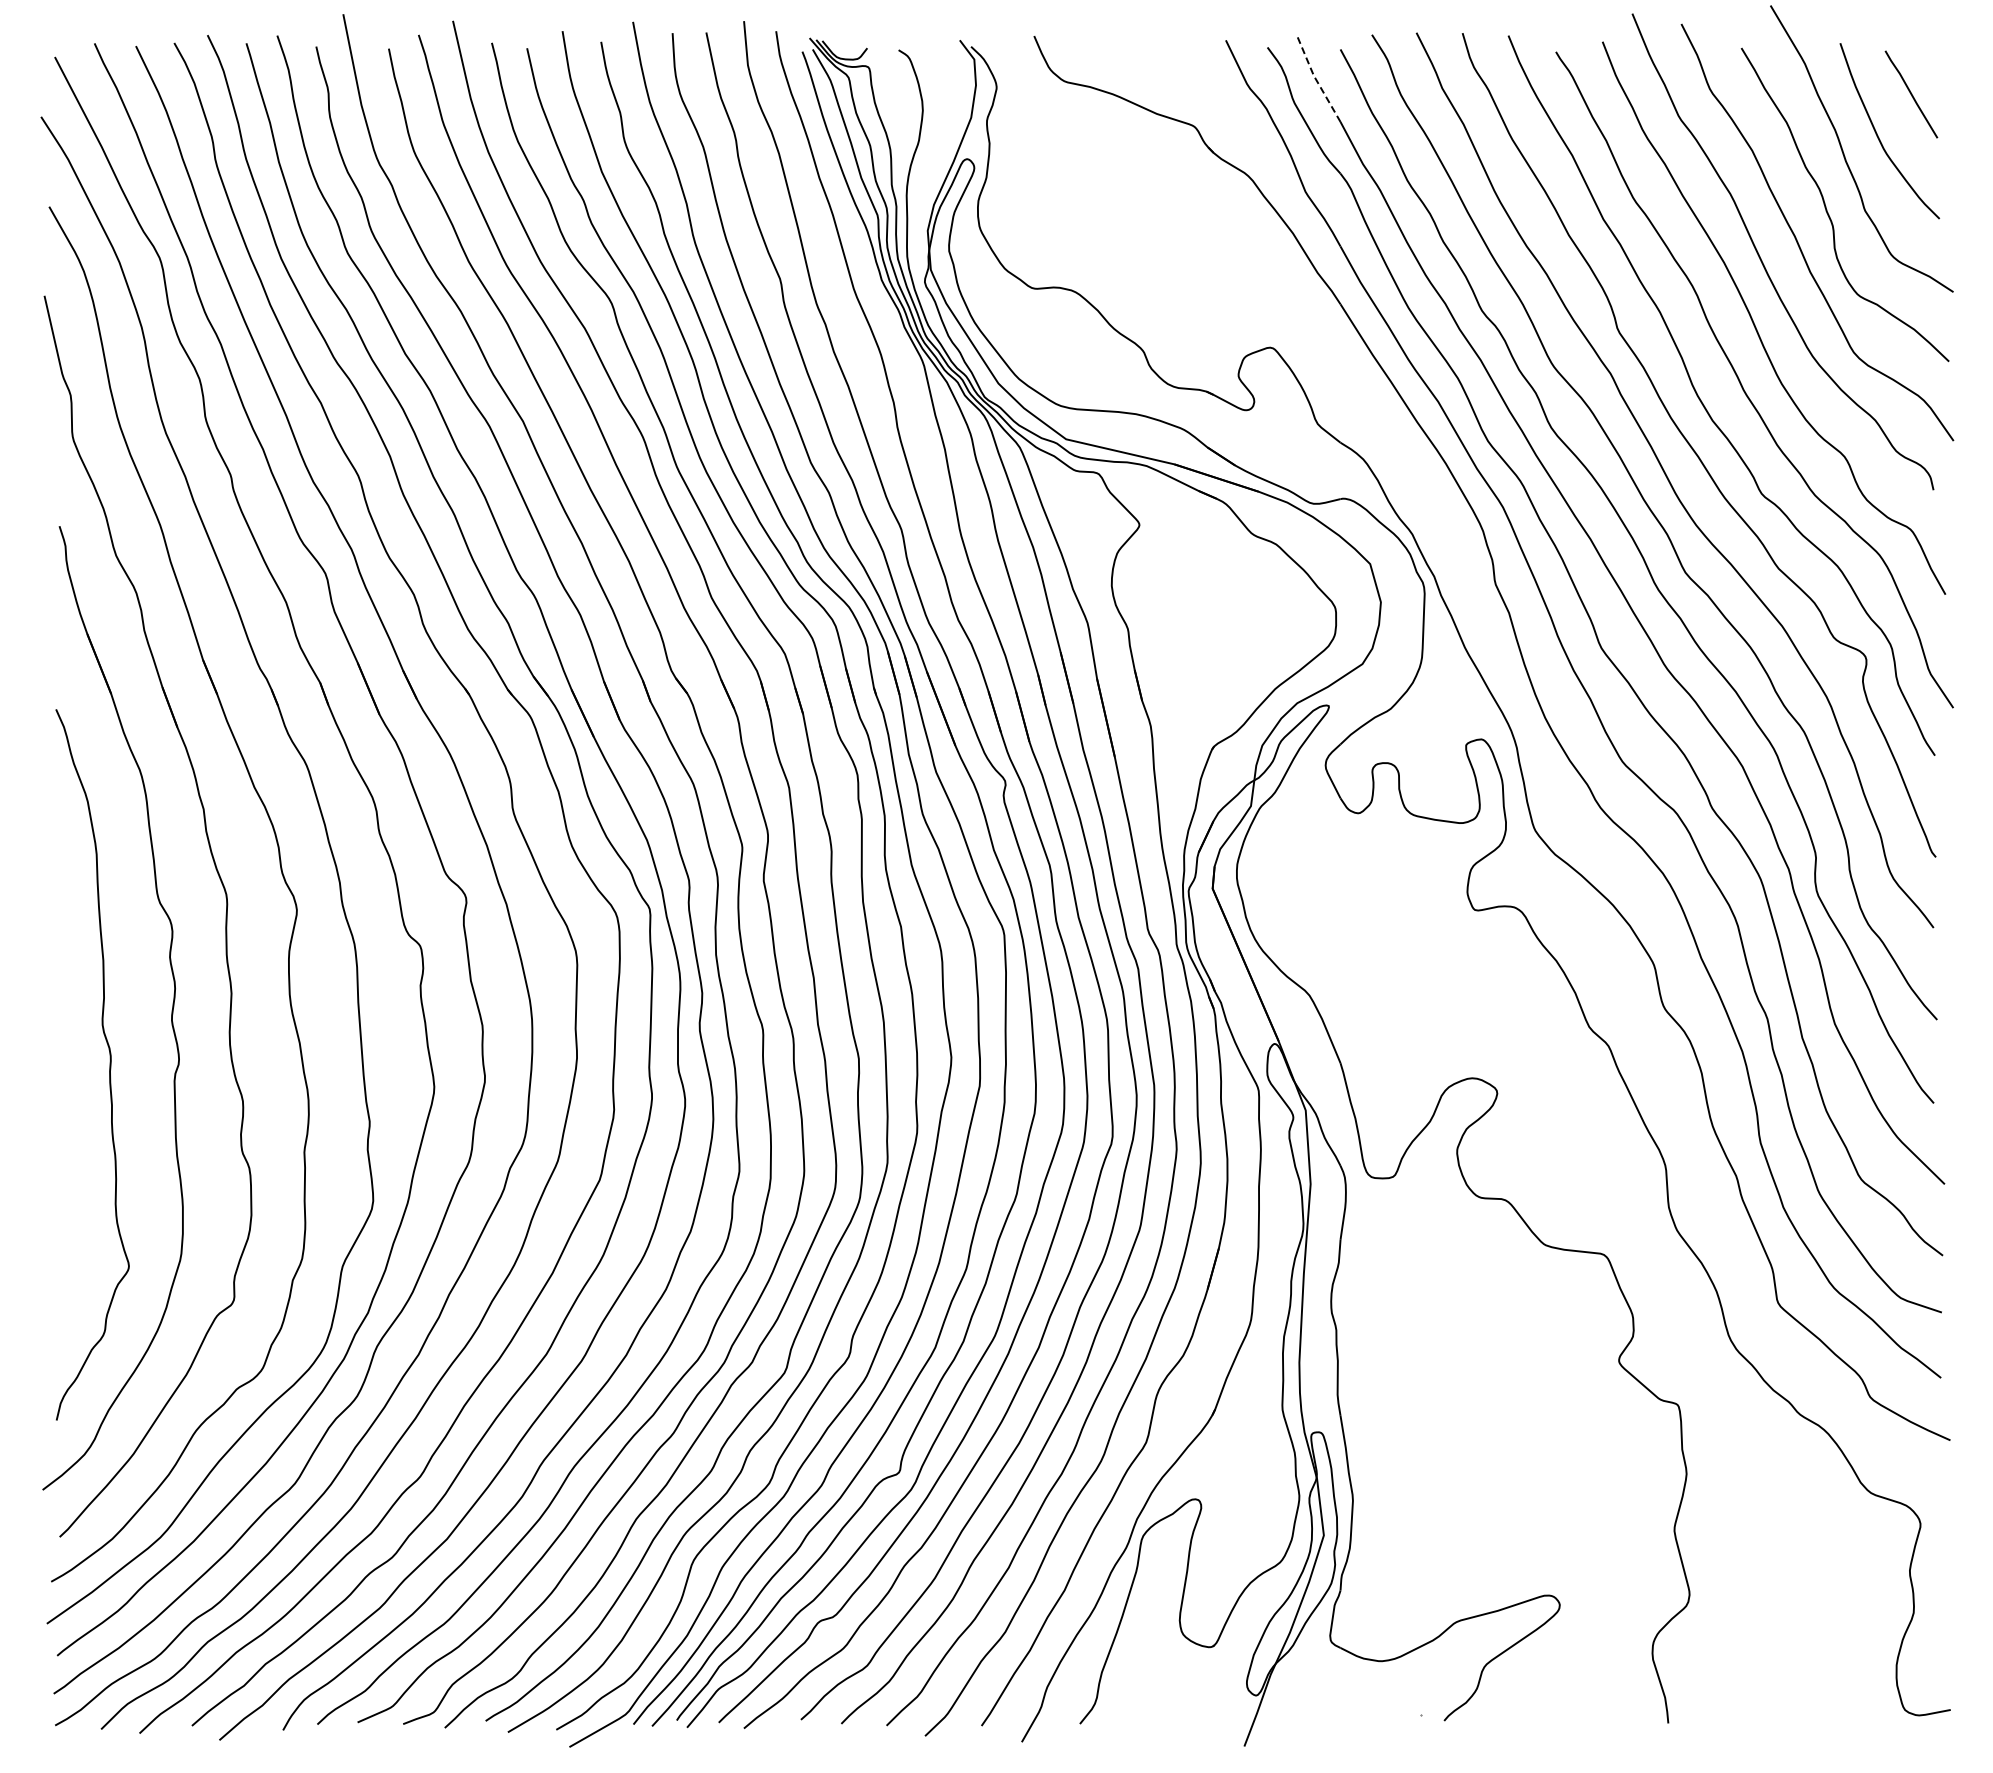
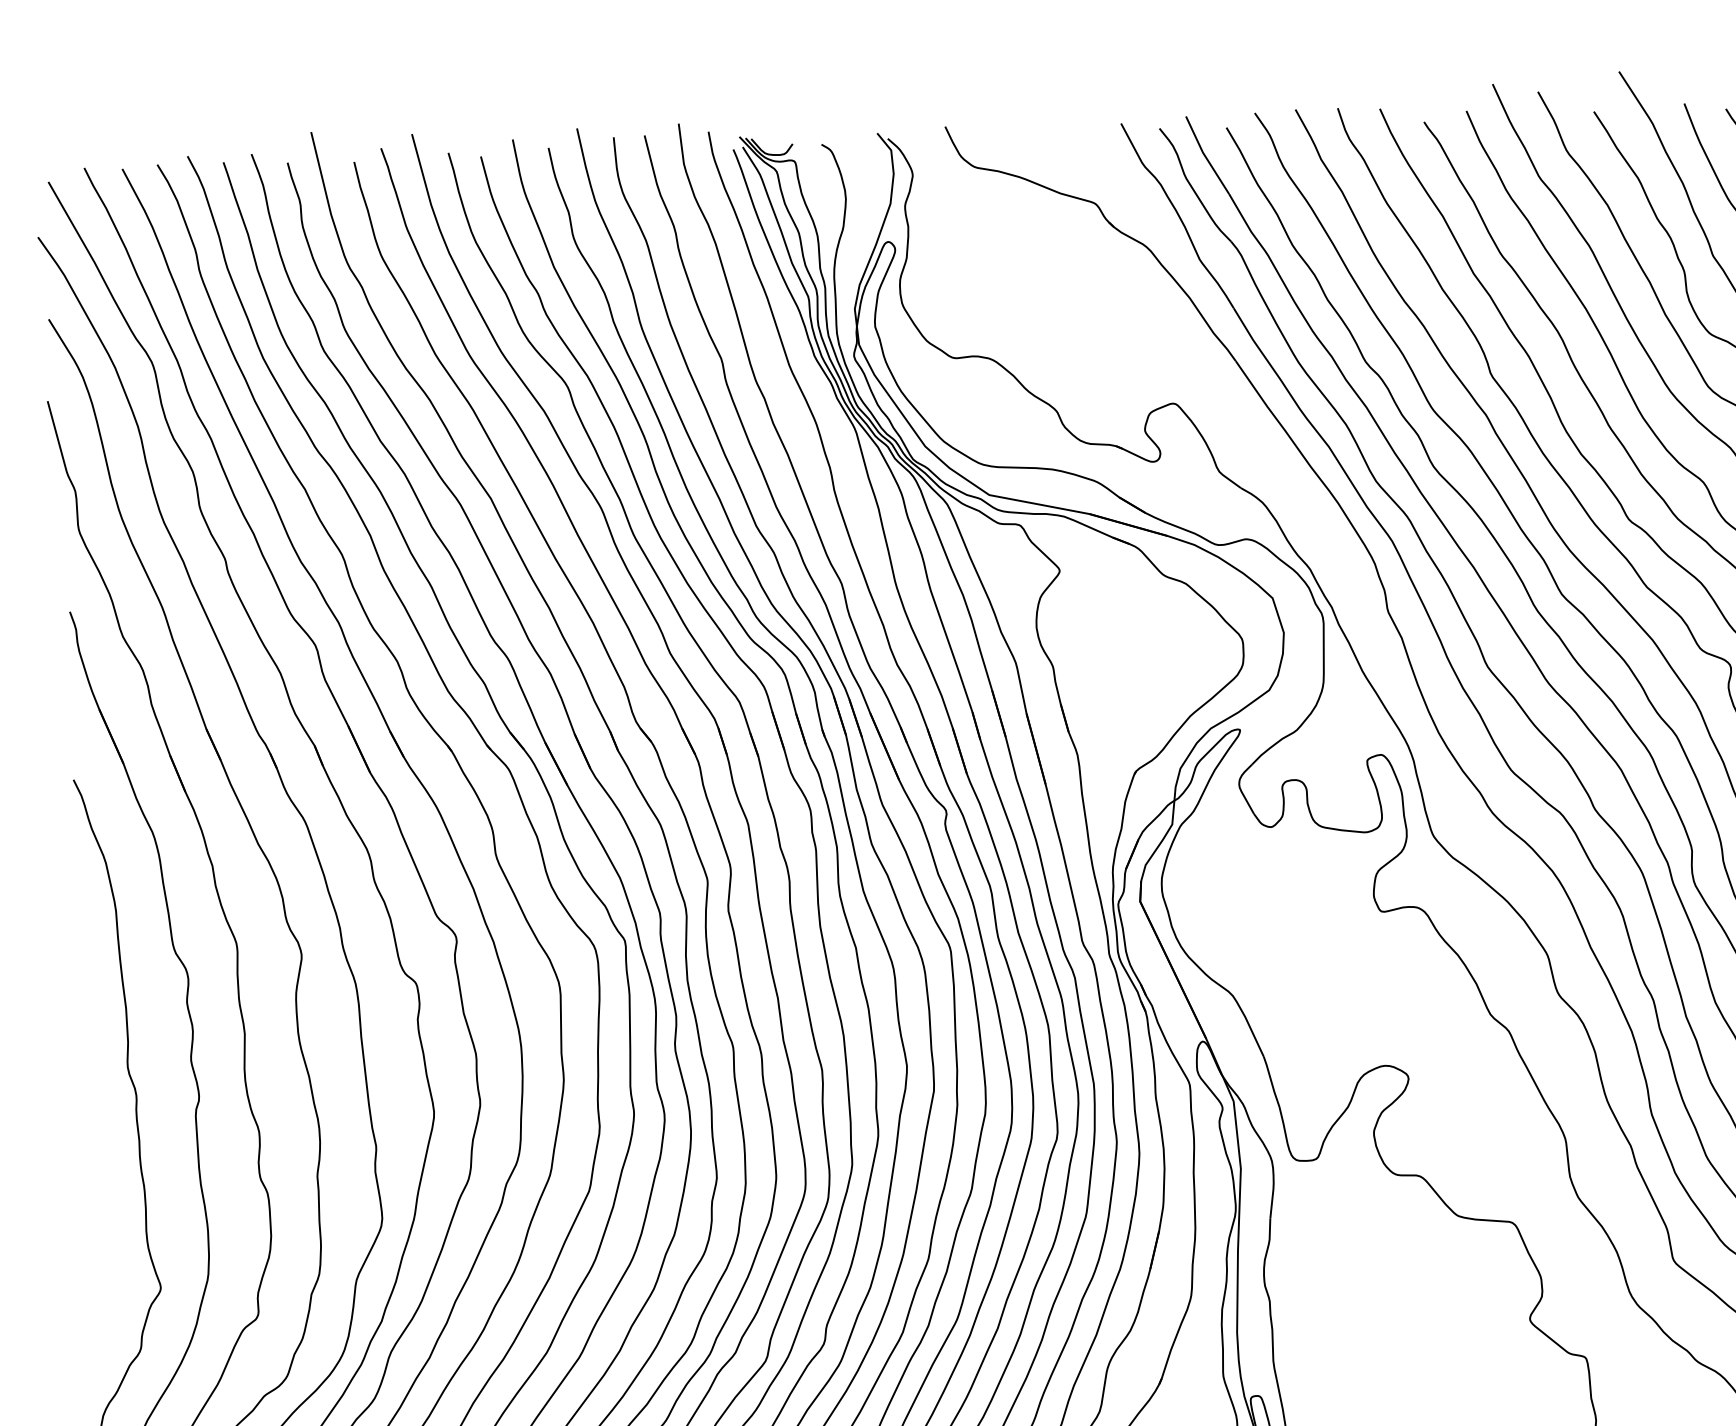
line: (1315, 79) -> (1204, 156), dashed -> solid

